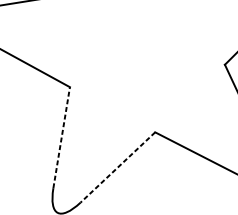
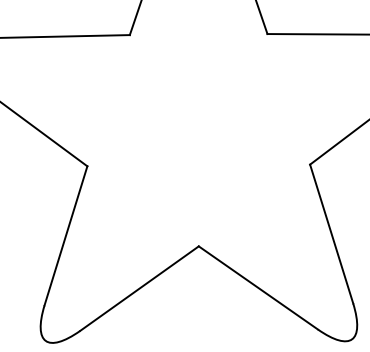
line: (61, 137) -> (65, 235), dashed -> solid
line: (117, 167) -> (139, 288), dashed -> solid

